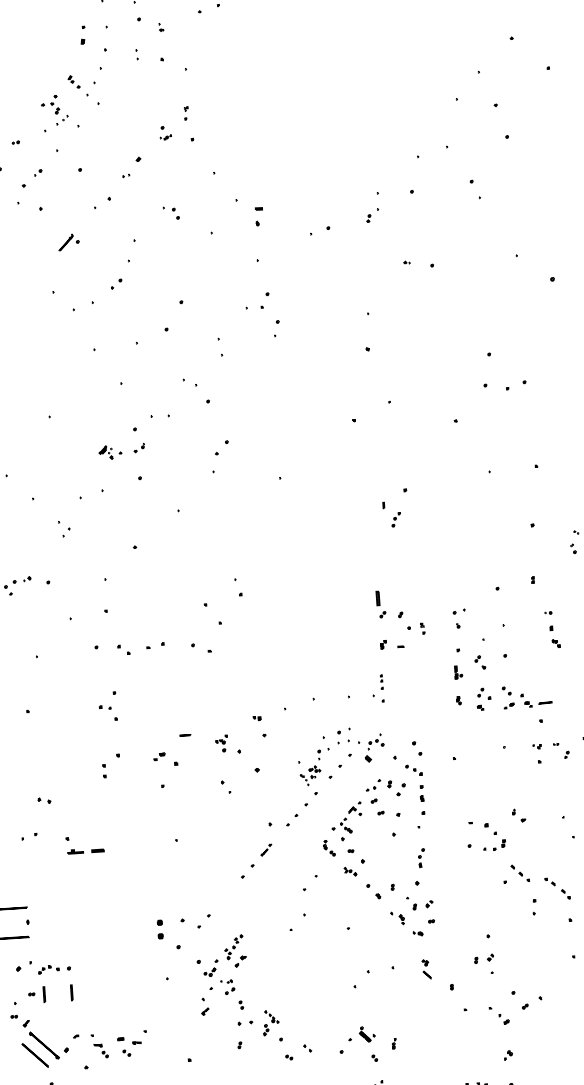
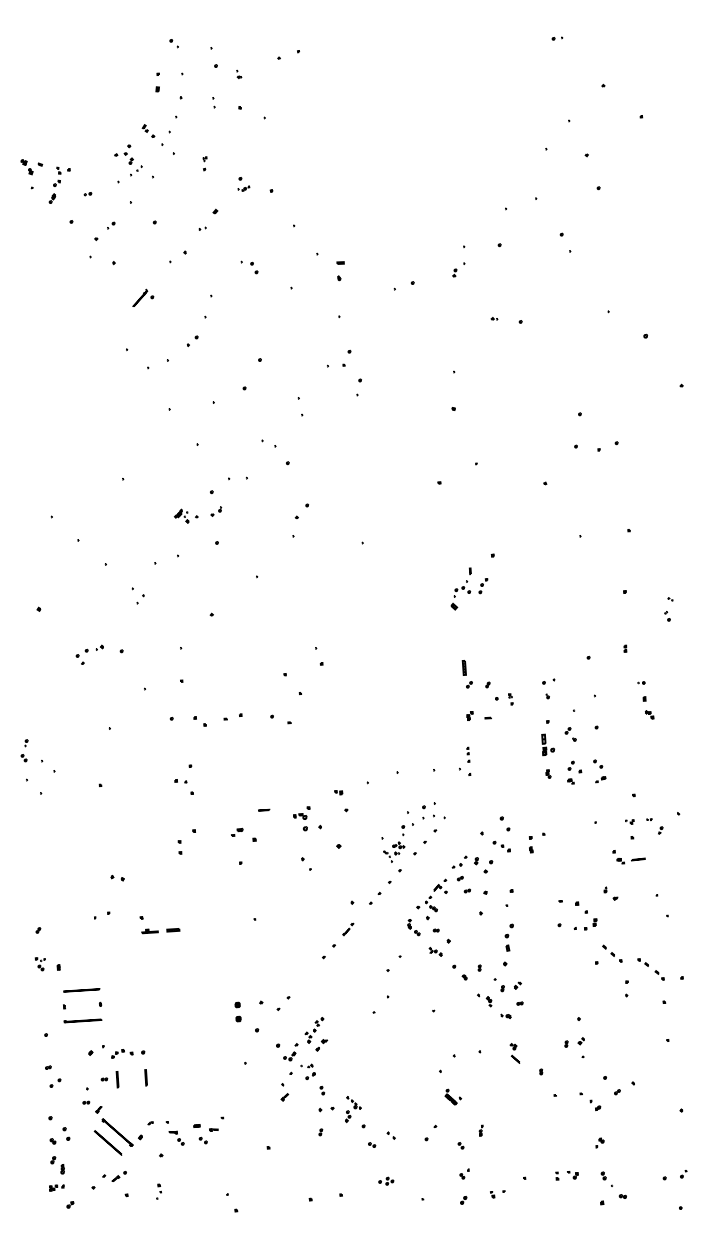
part: (185, 113) -> (204, 163), moved
part: (457, 672) -> (547, 744), size x1.6
part: (535, 701) -> (628, 857), moved
part: (221, 743) -> (301, 818), size x1.4
part: (374, 748) -> (460, 595), moved
part: (422, 793) -> (531, 844), moved
part: (421, 857) -> (509, 937), size x1.4
part: (367, 1033) -> (453, 1096), moved

